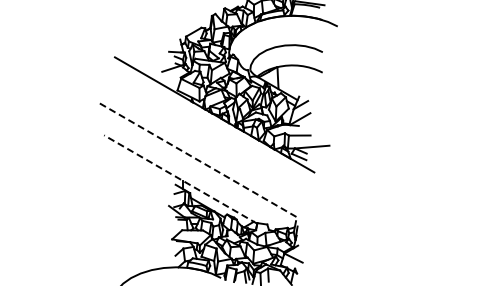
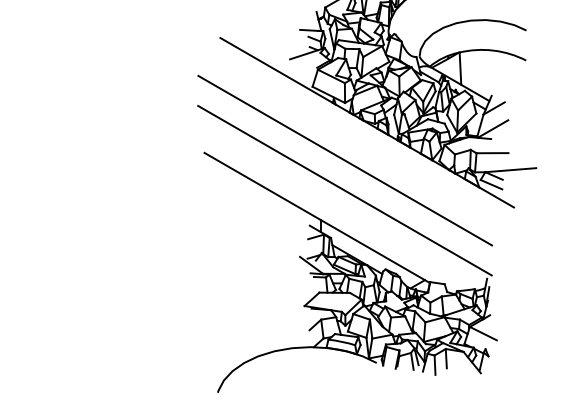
line: (199, 140) -> (344, 160), added
line: (199, 161) -> (344, 191), dashed -> solid
line: (180, 179) -> (316, 217), dashed -> solid

